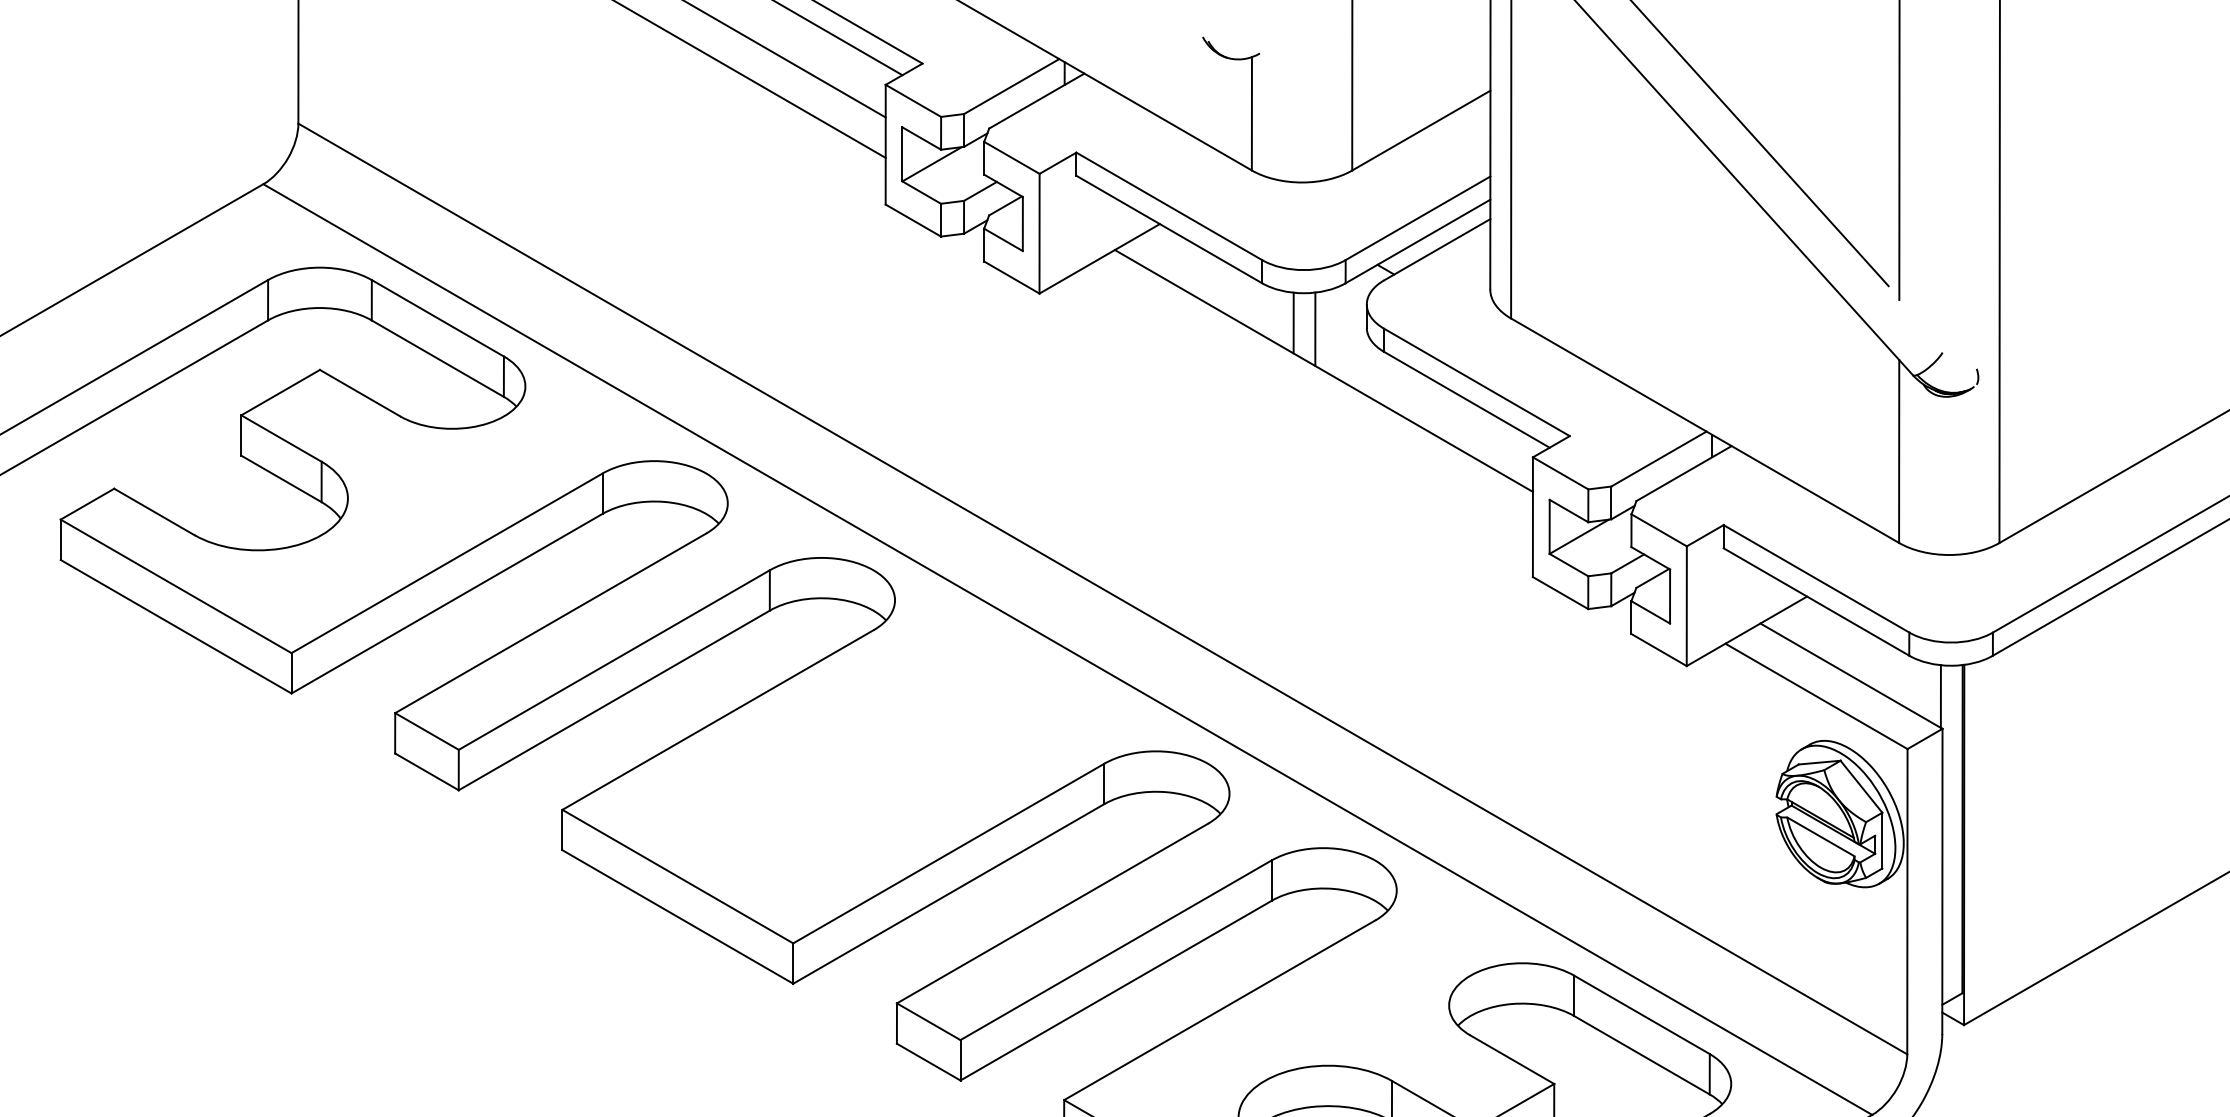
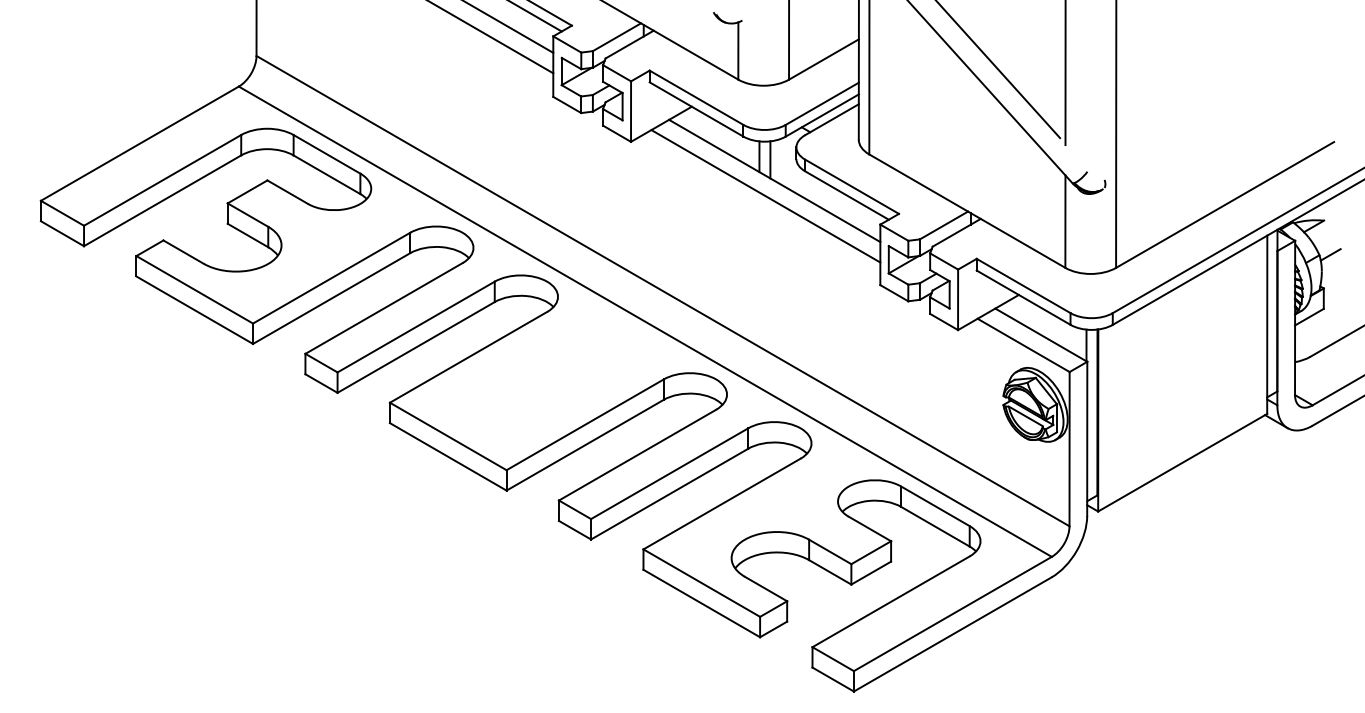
line: (1305, 401) -> (765, 196), added

